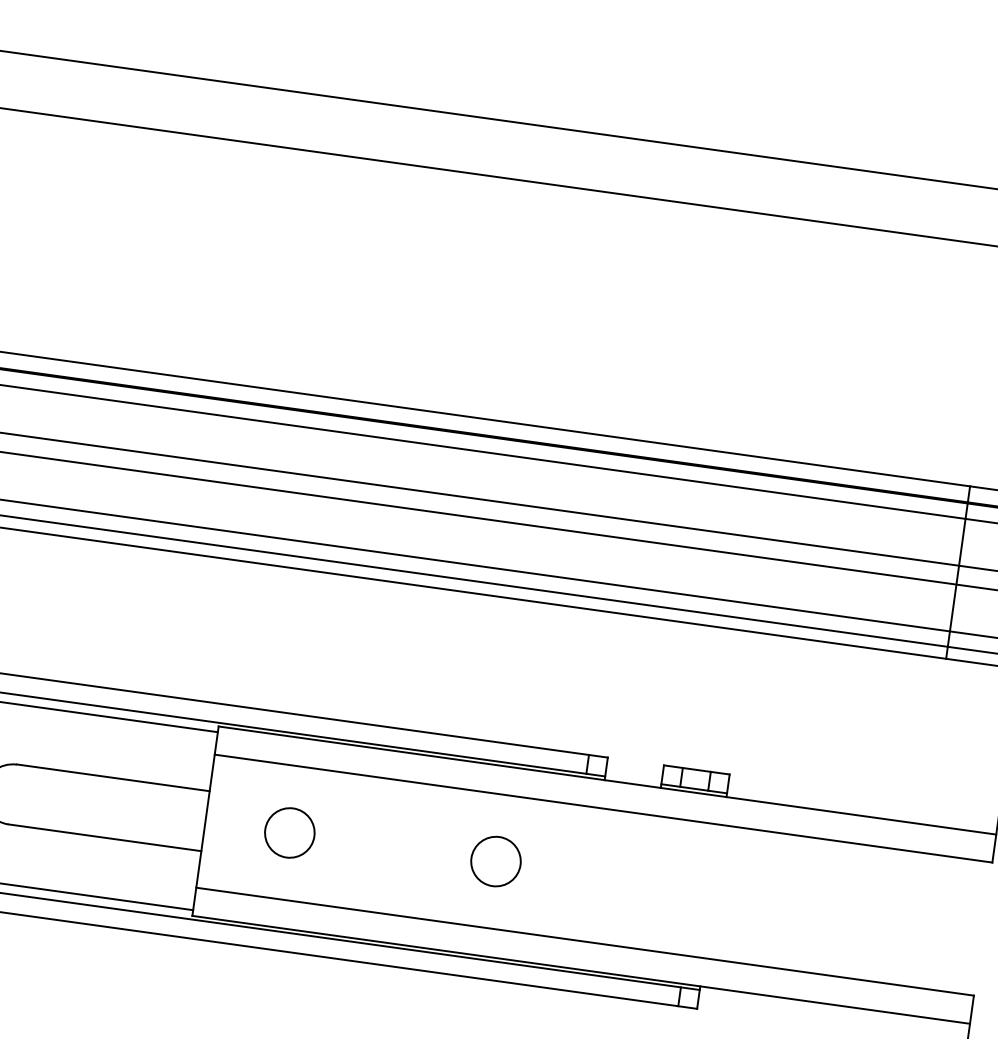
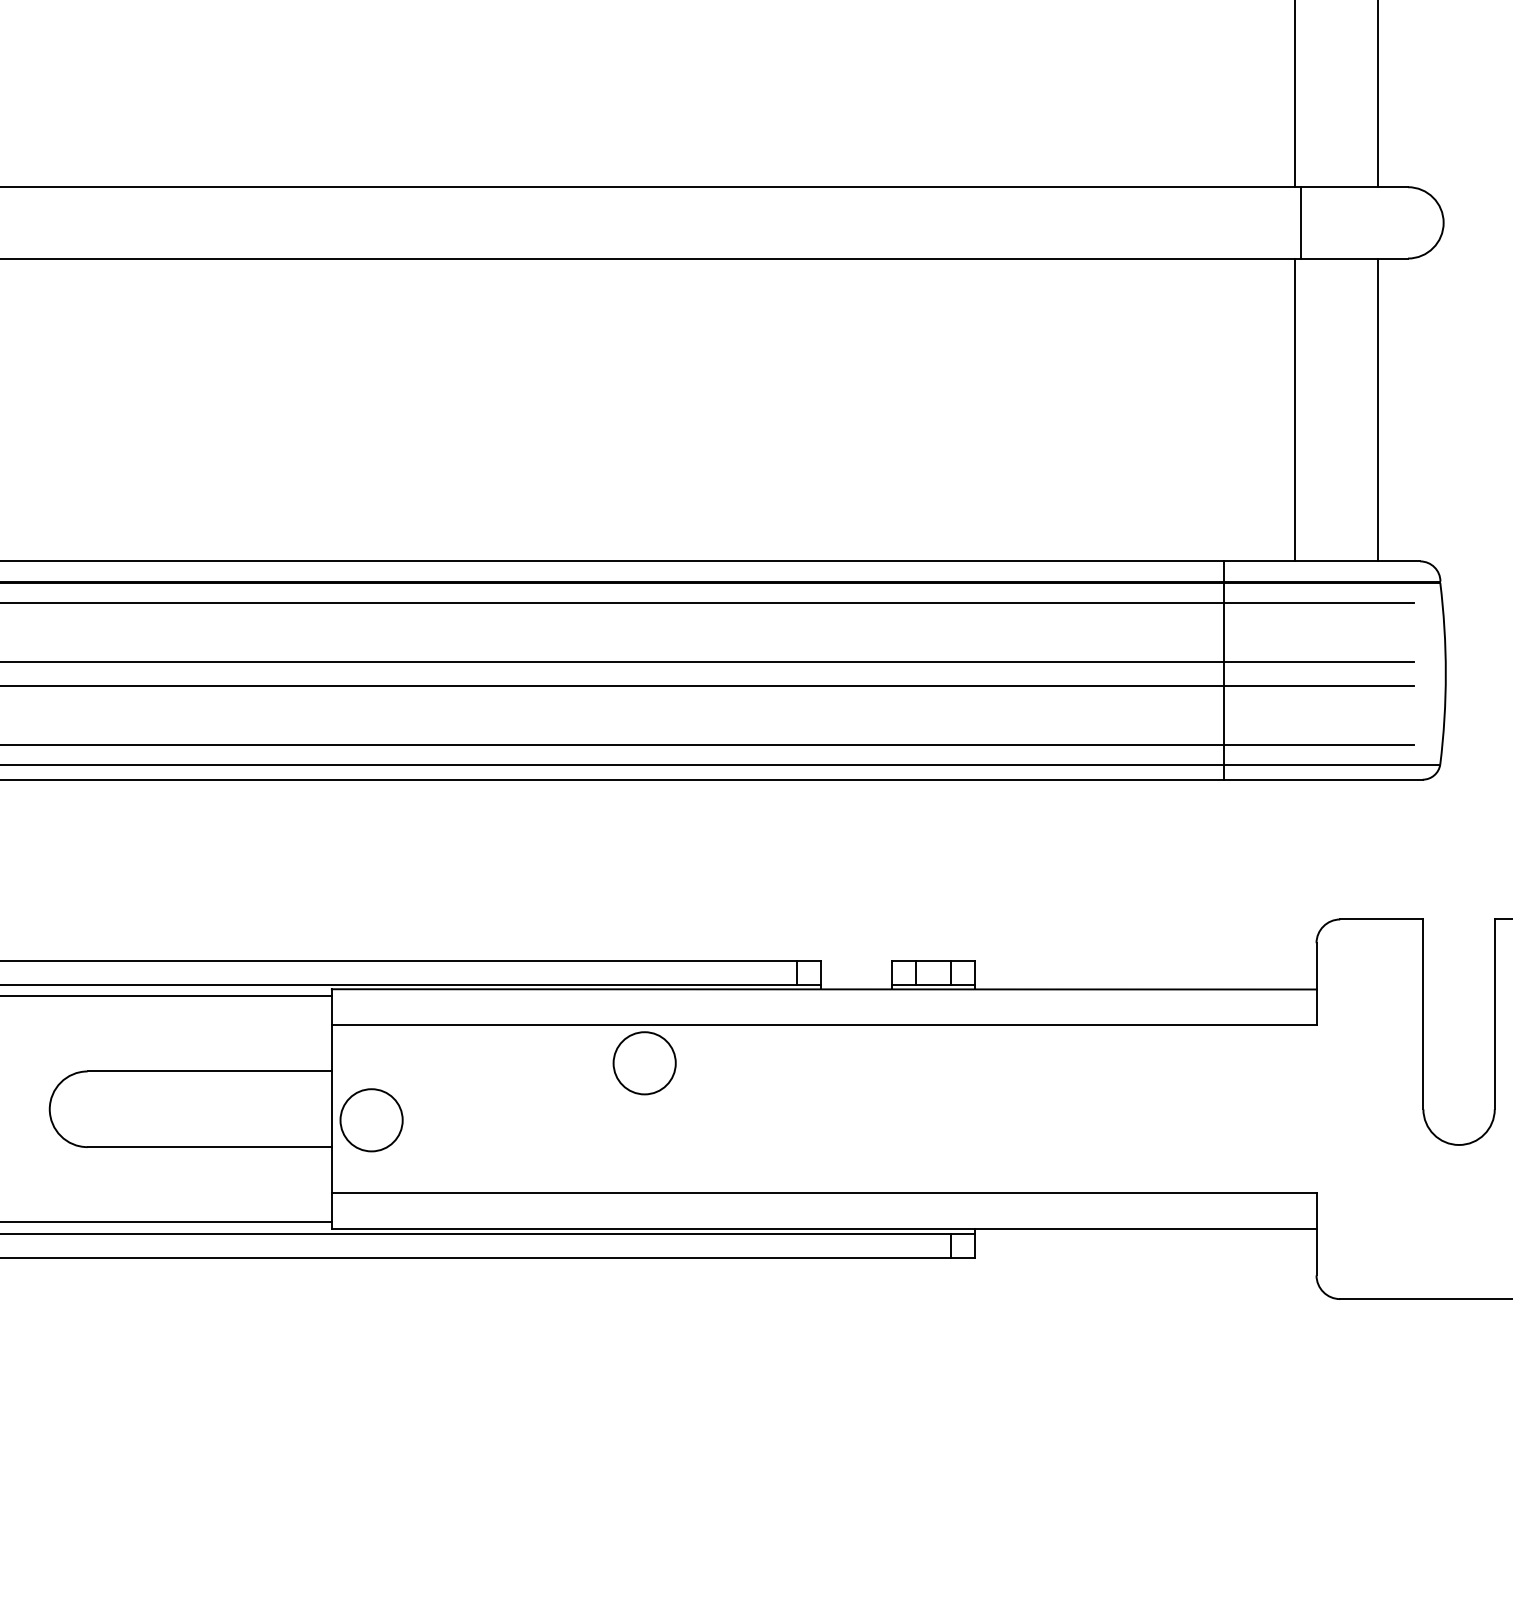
circle: (289, 833) -> (371, 1120), moved
circle: (495, 861) -> (644, 1063), moved

